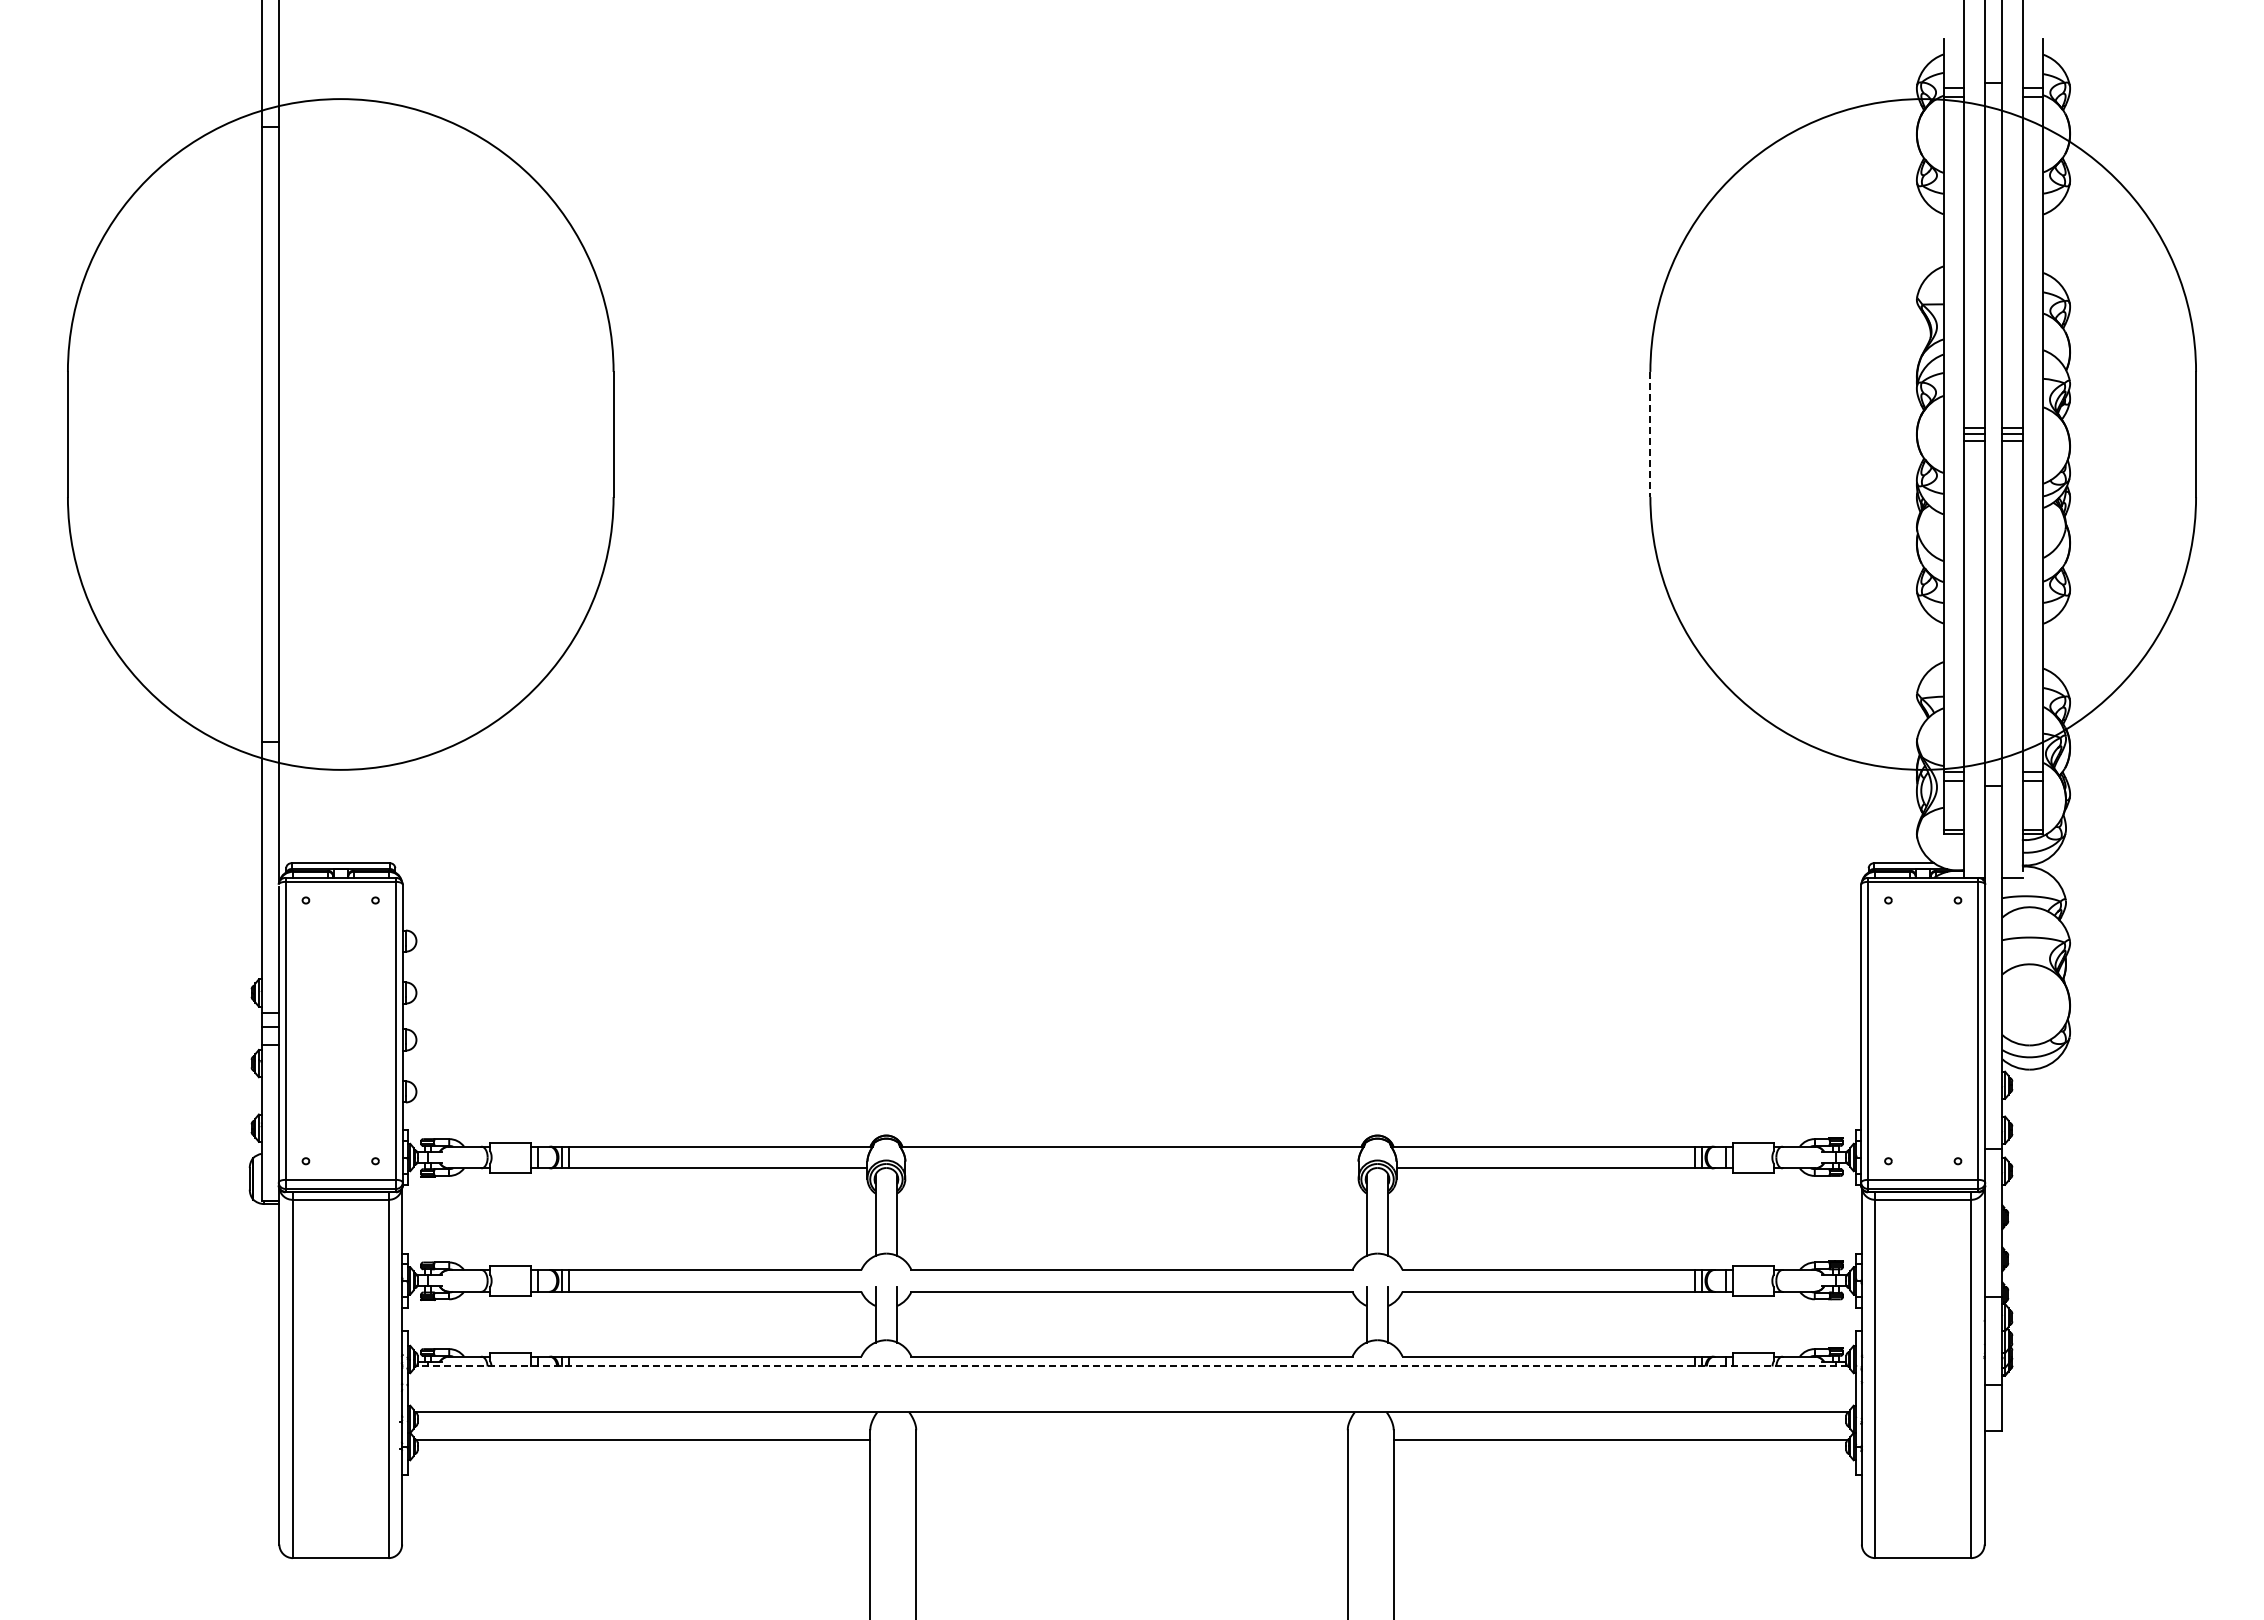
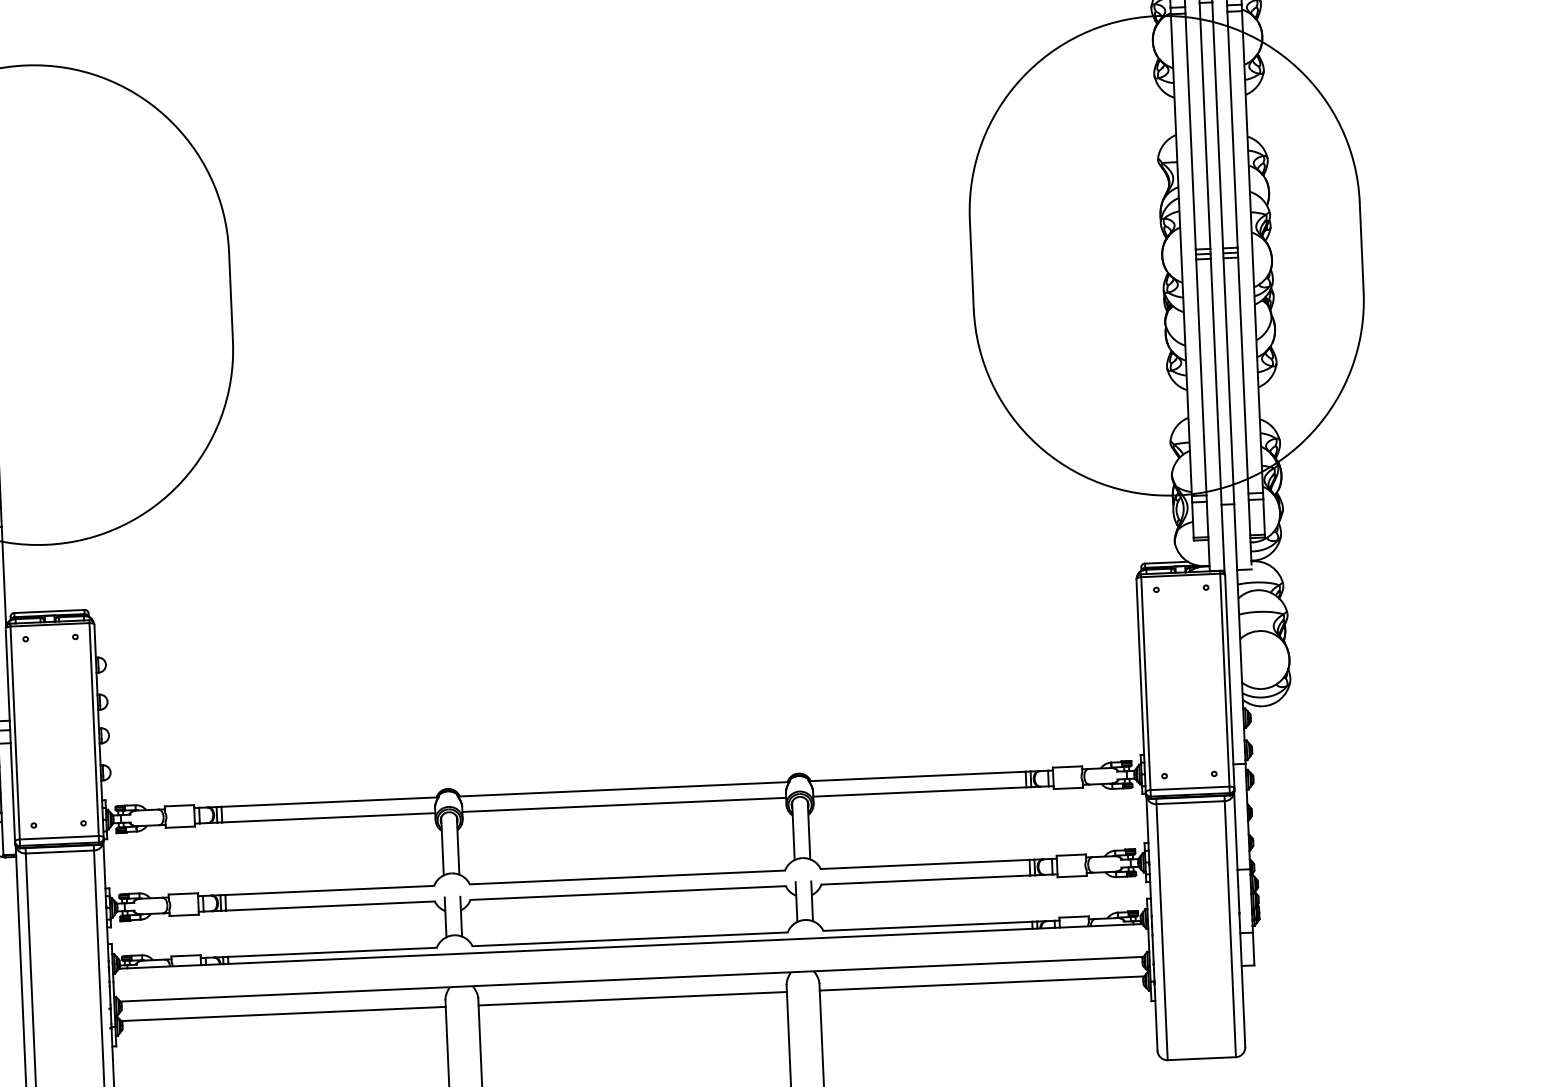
line: (1650, 434) -> (971, 264), dashed -> solid
line: (1131, 1168) -> (623, 804), added
line: (1131, 1366) -> (630, 946), dashed -> solid
line: (1131, 1439) -> (632, 998), added

